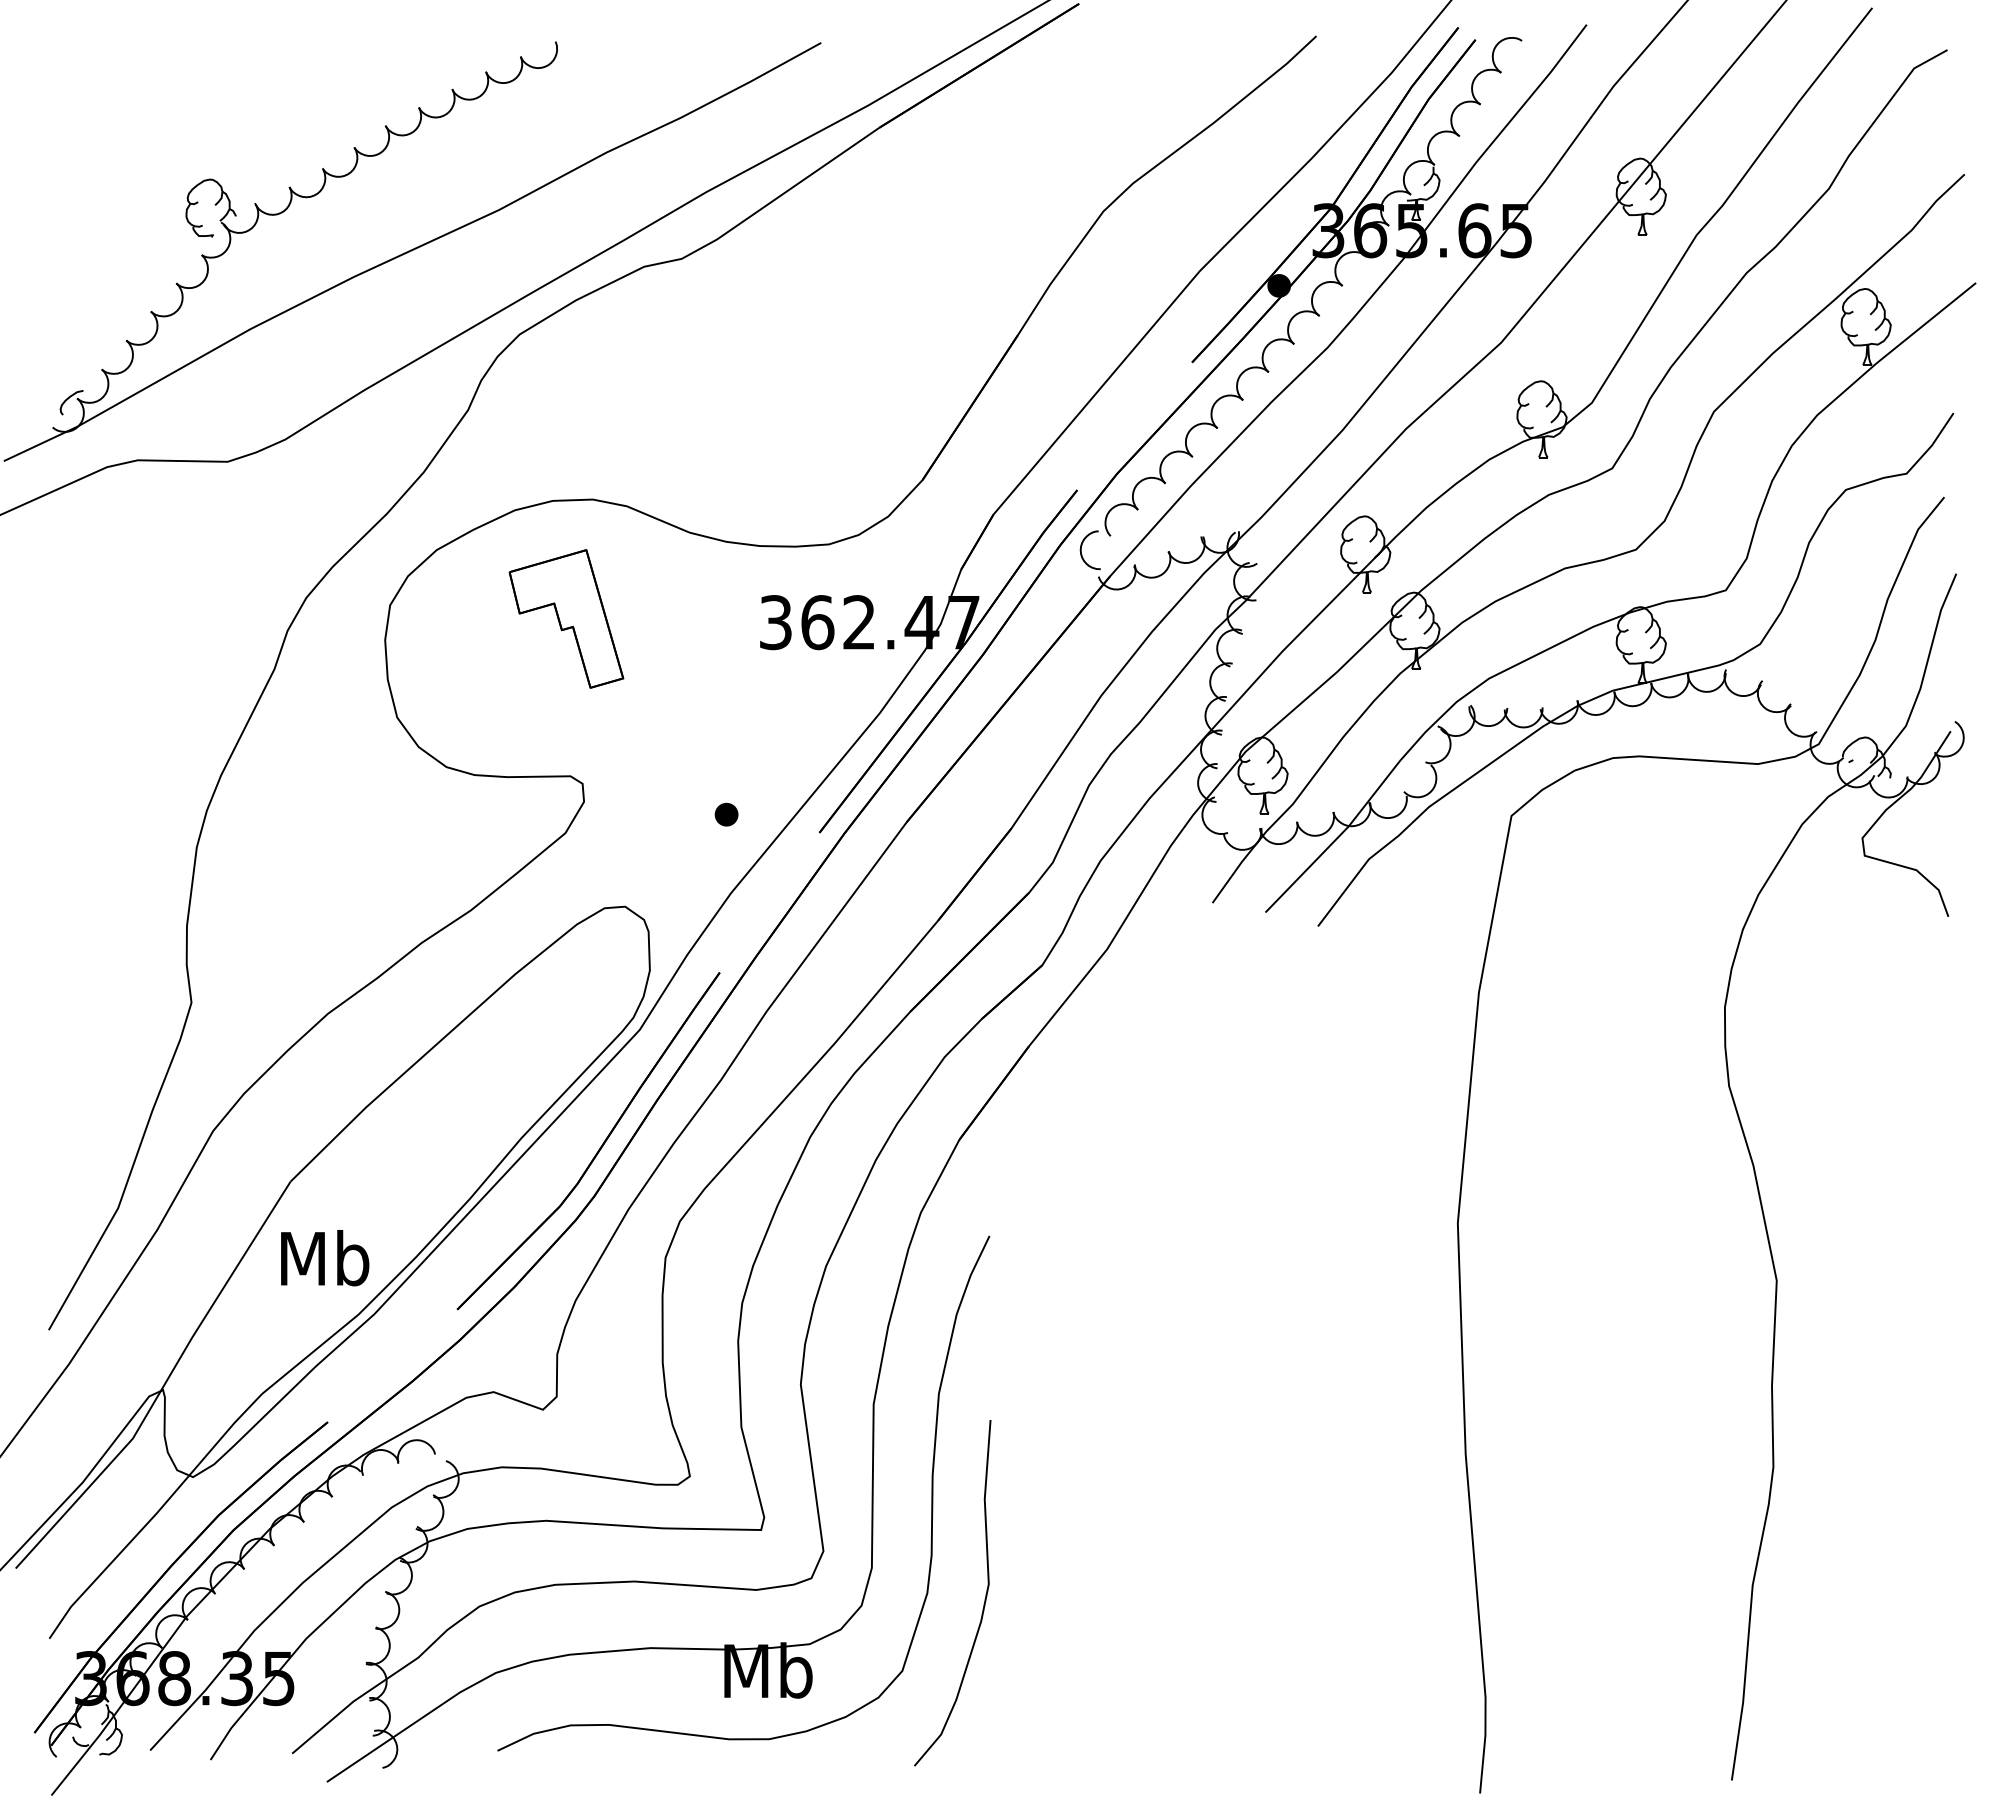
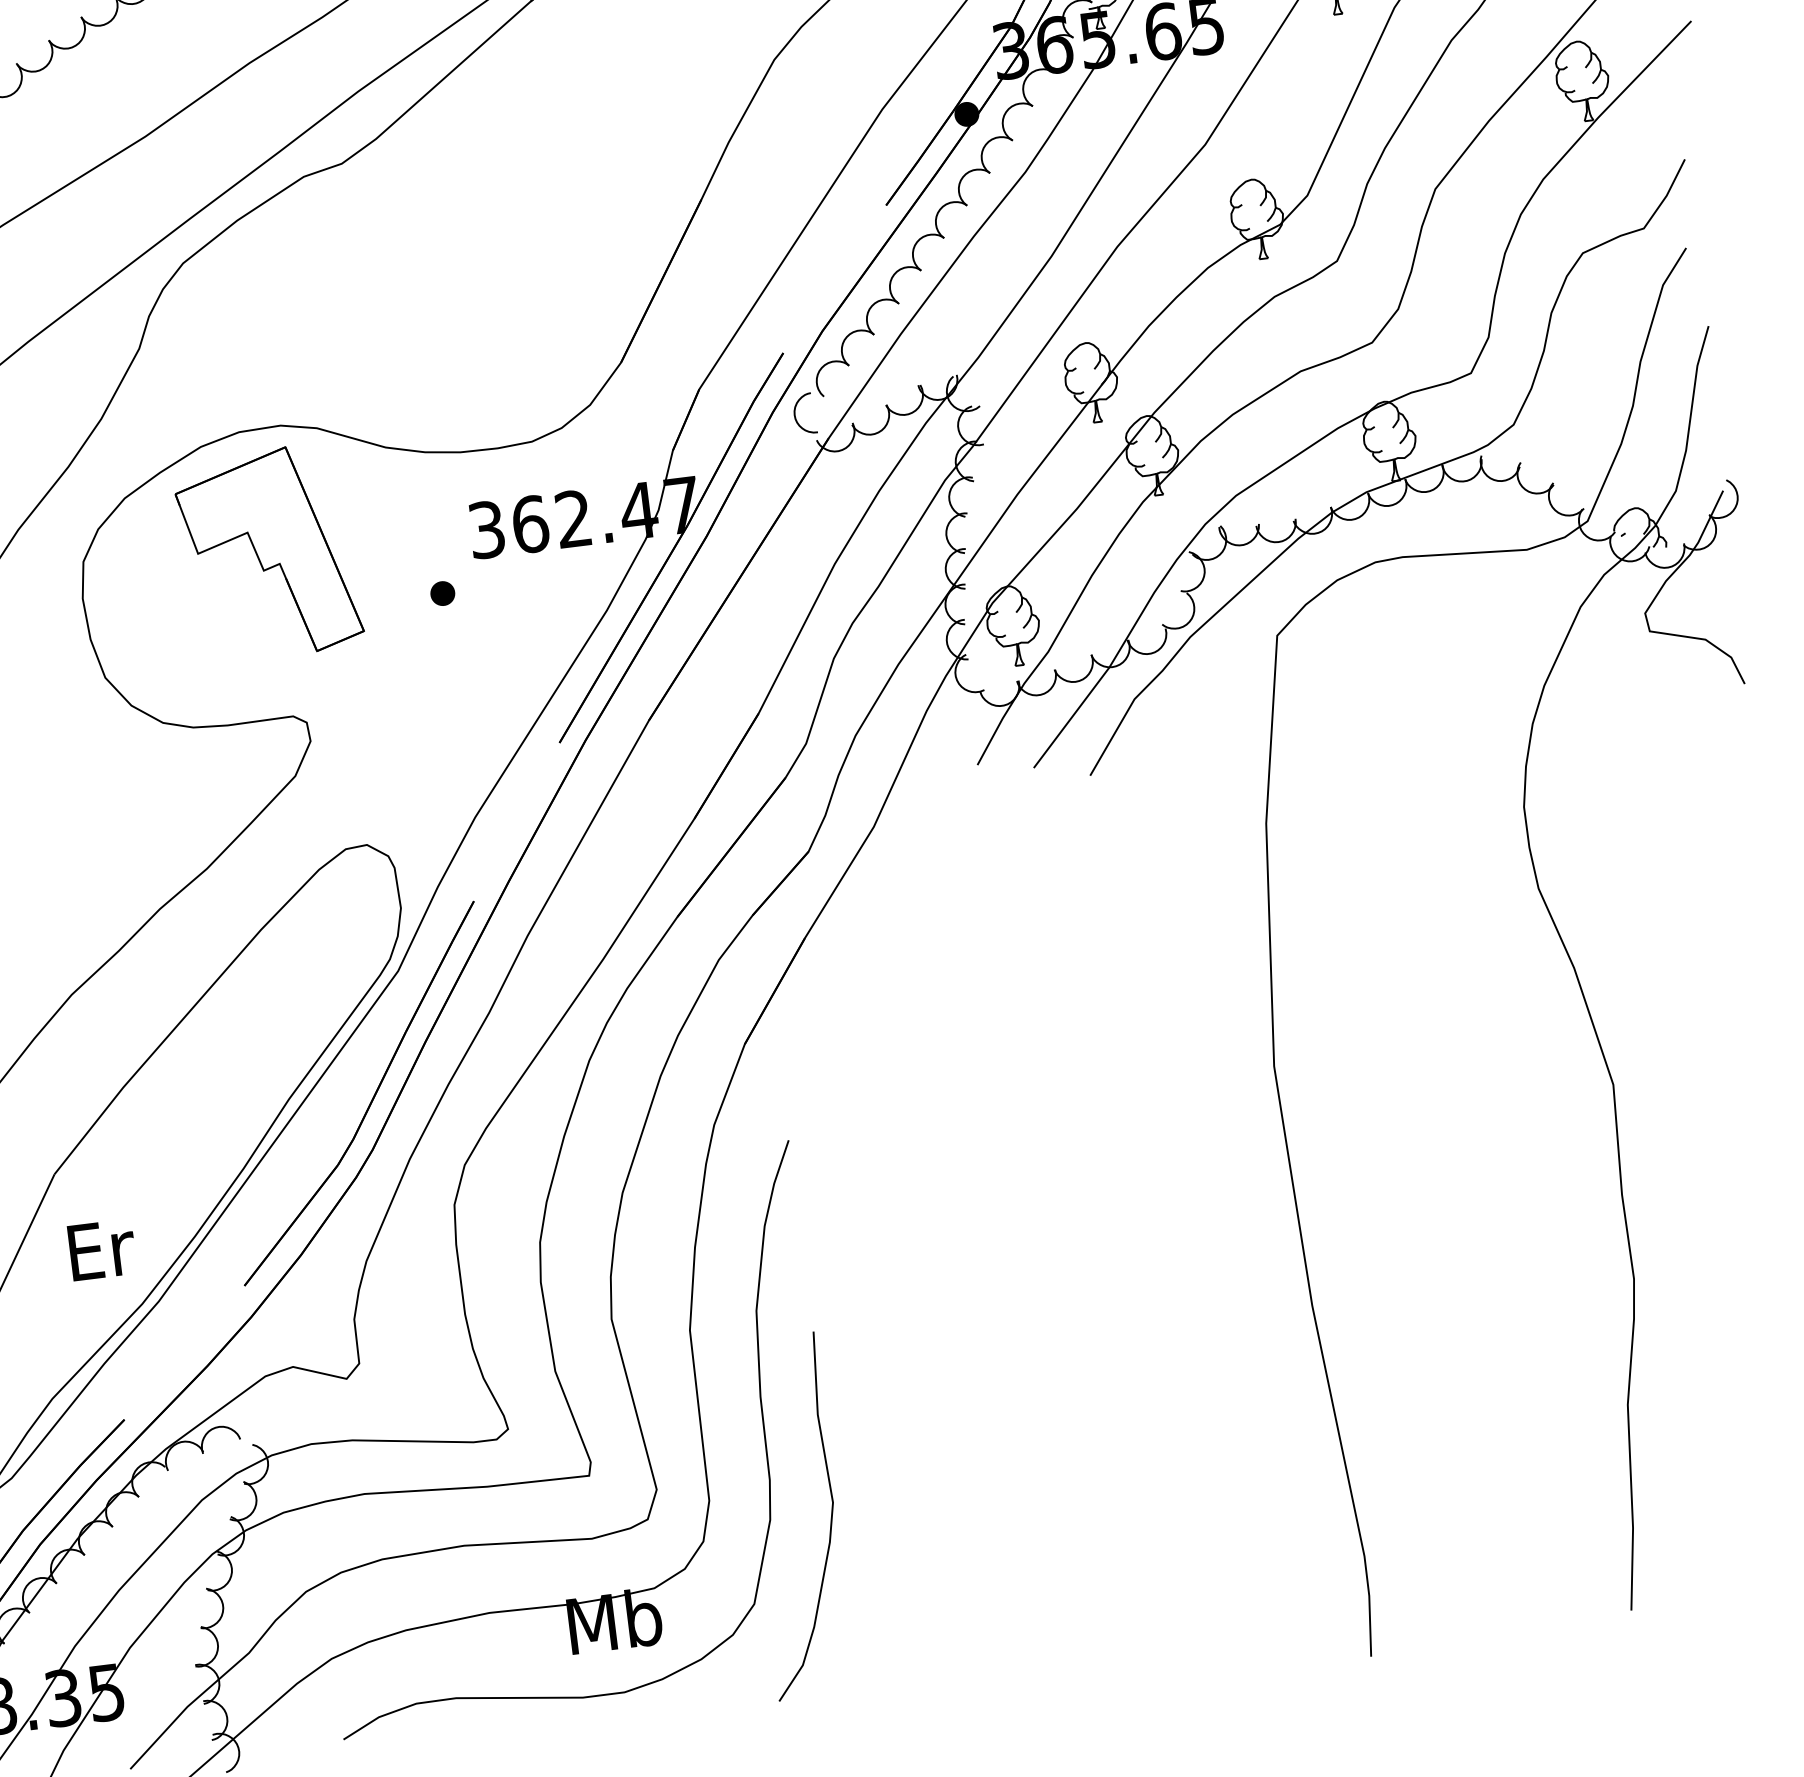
part: (566, 618) -> (268, 552), size x1.43
part: (726, 814) -> (442, 593), moved
text: (325, 1258) -> (100, 1249), Mb -> Er

